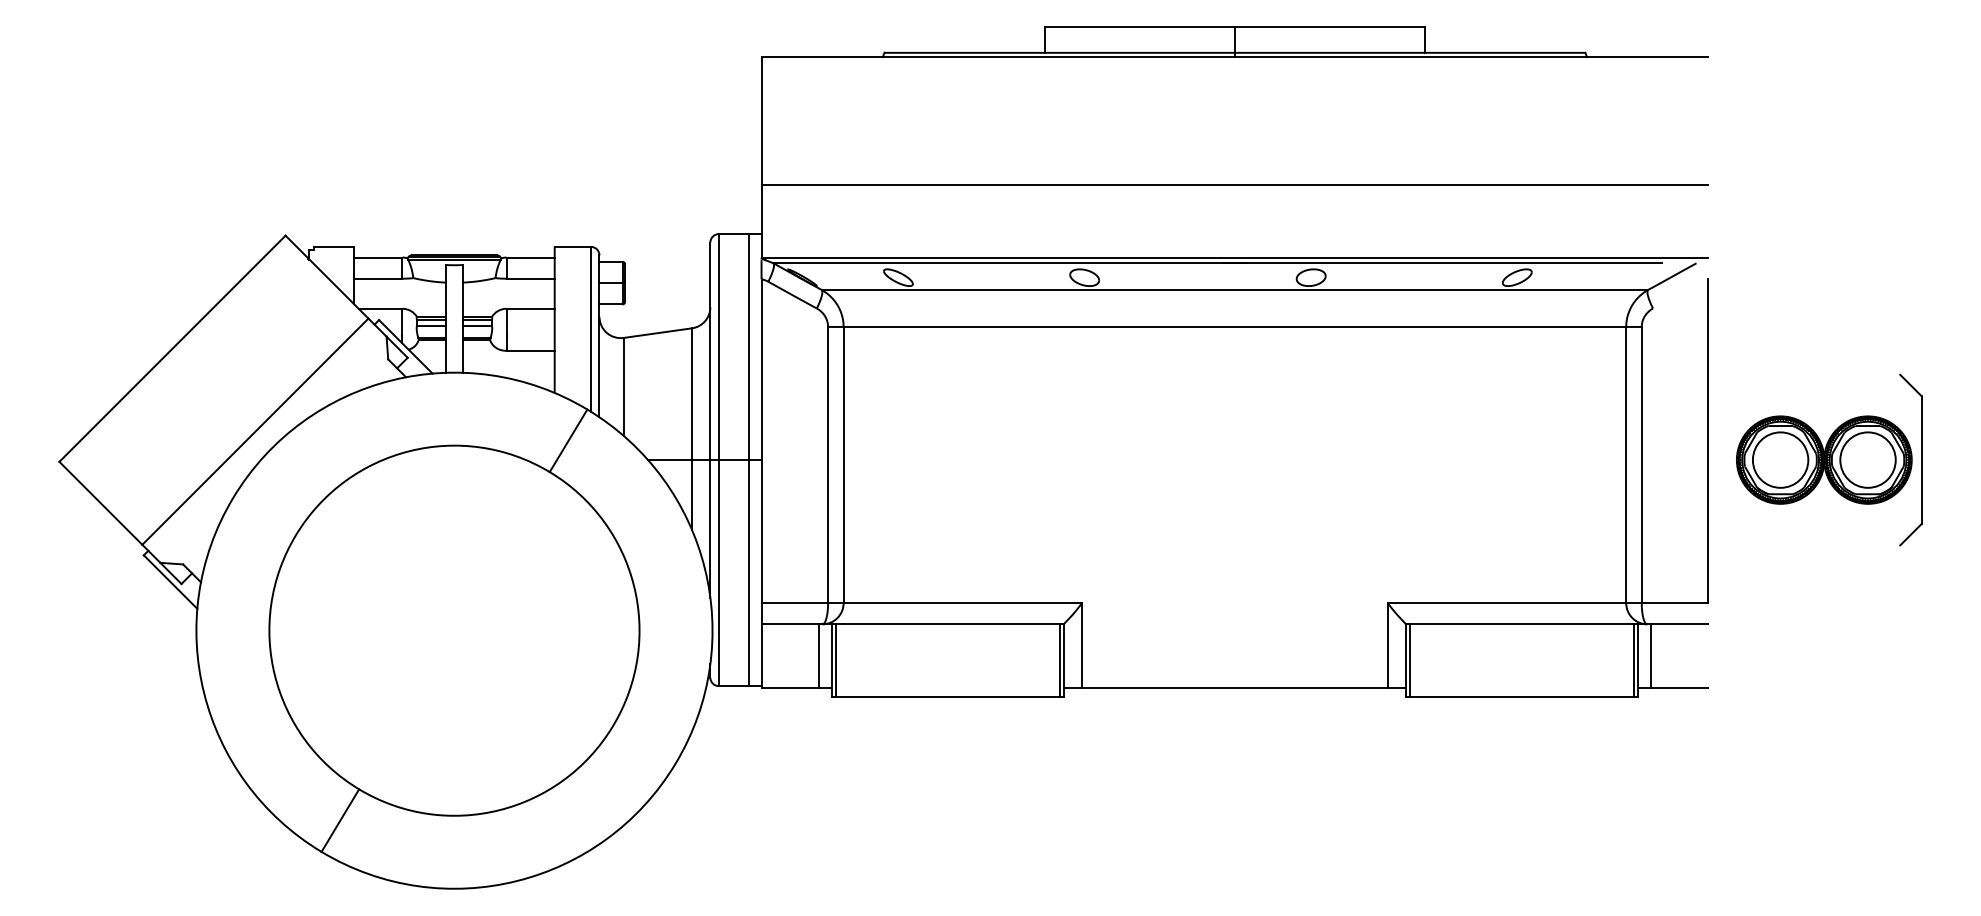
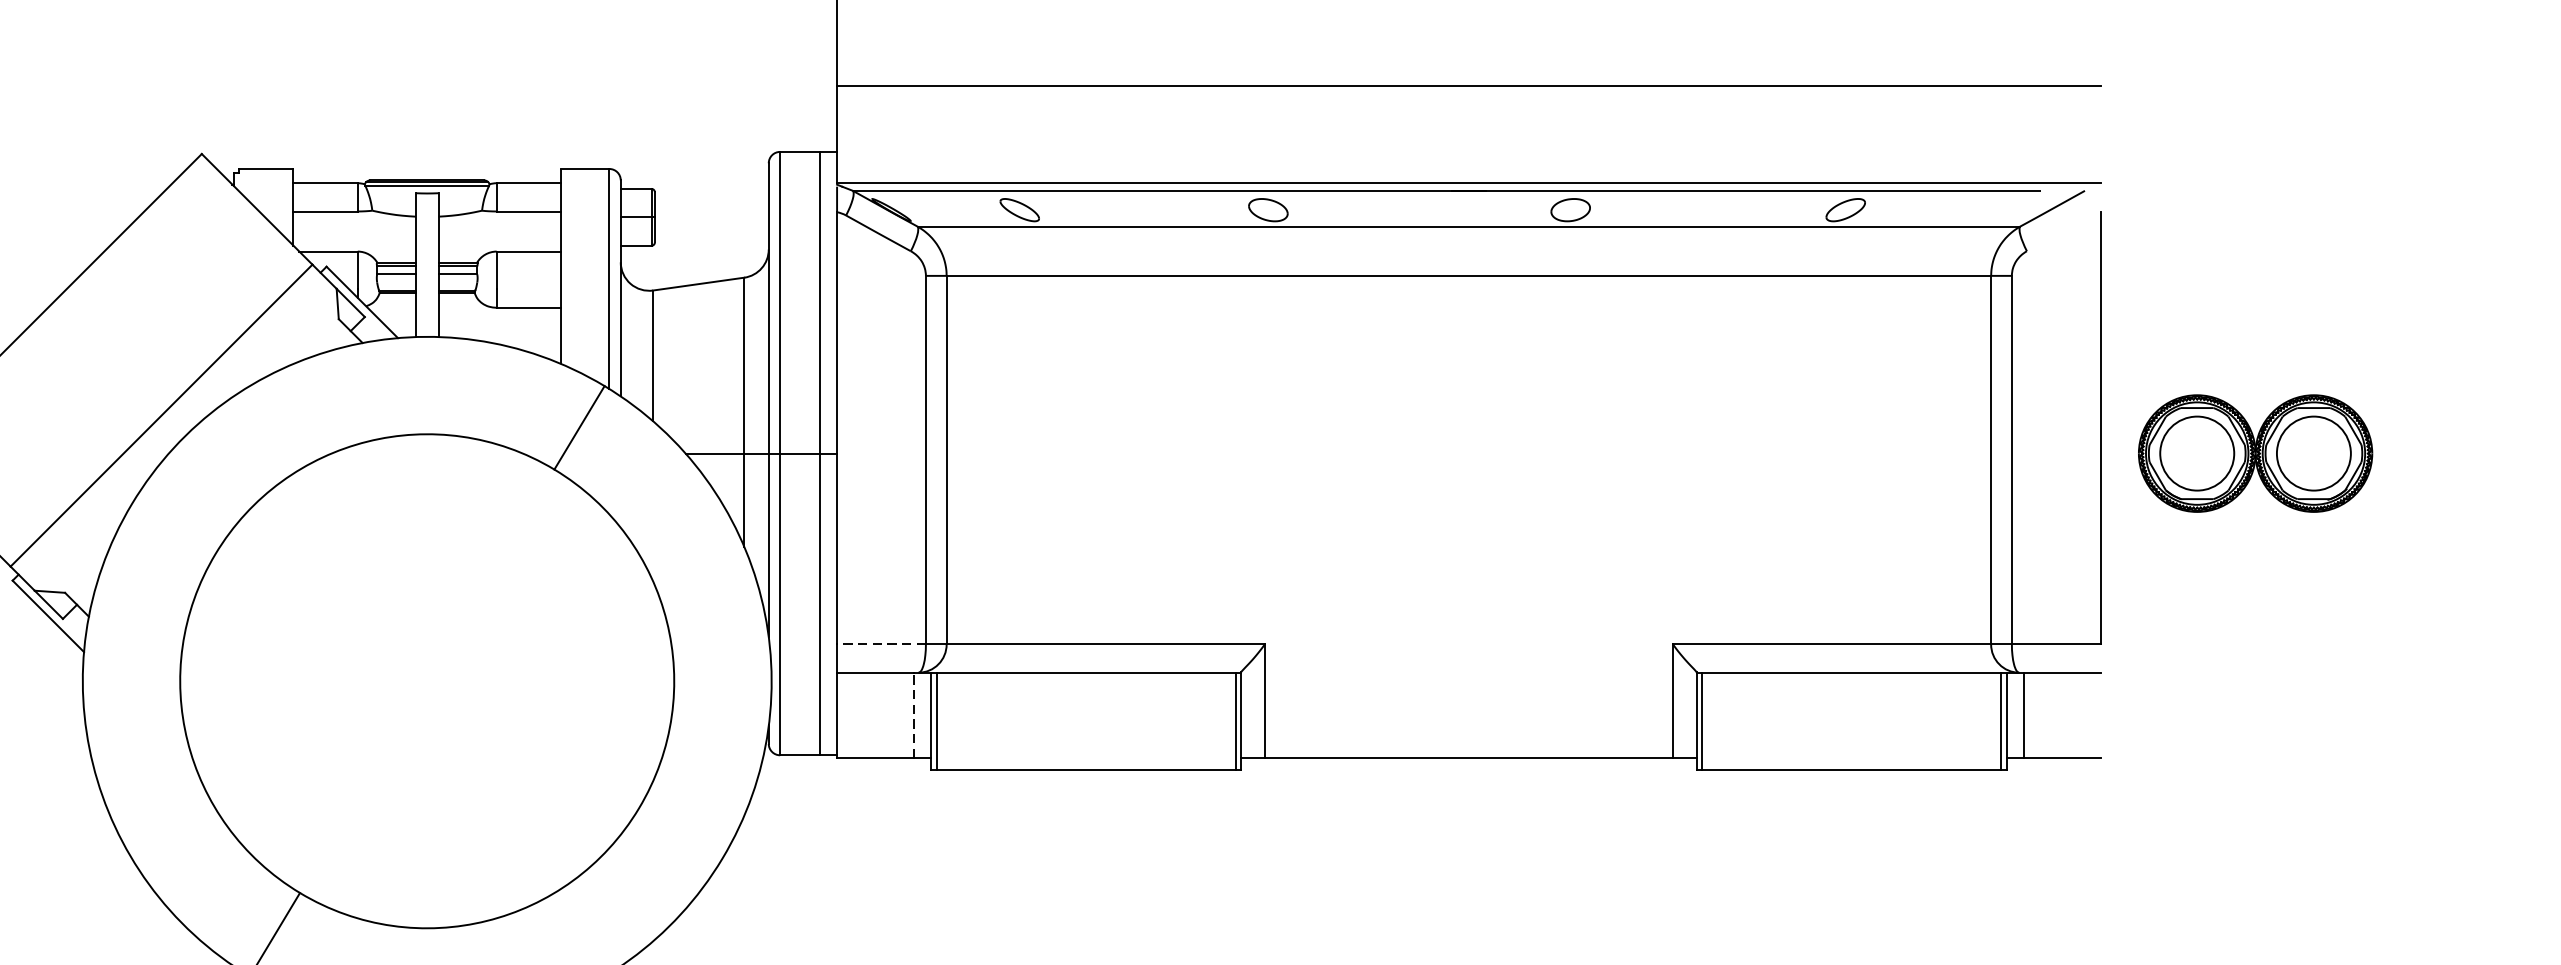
part: (1921, 459) -> (2385, 452), removed
line: (794, 603) -> (881, 644), solid -> dashed
line: (819, 656) -> (914, 715), solid -> dashed

